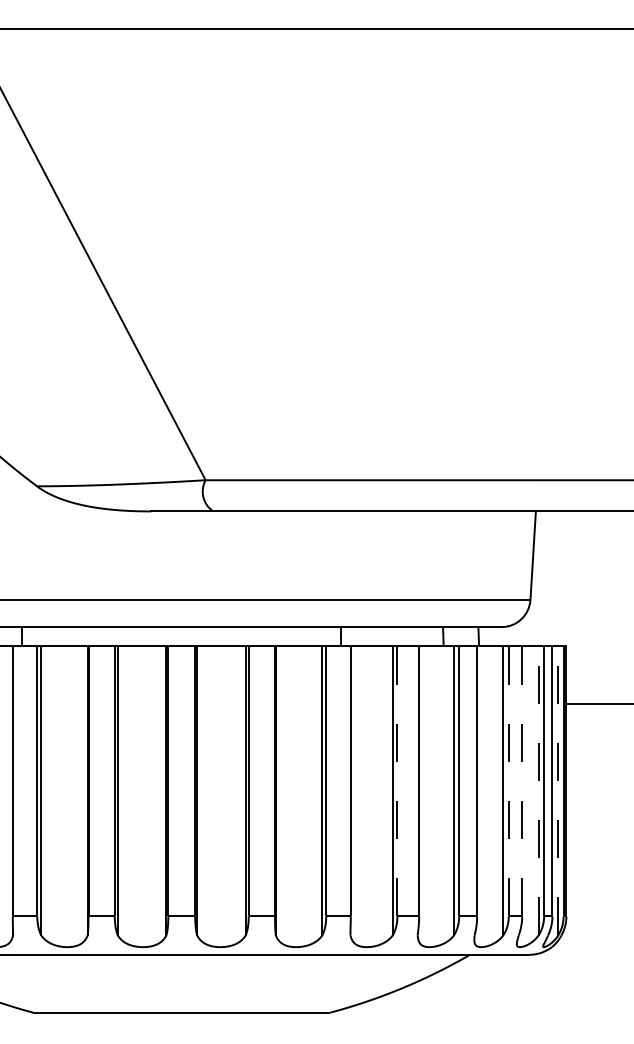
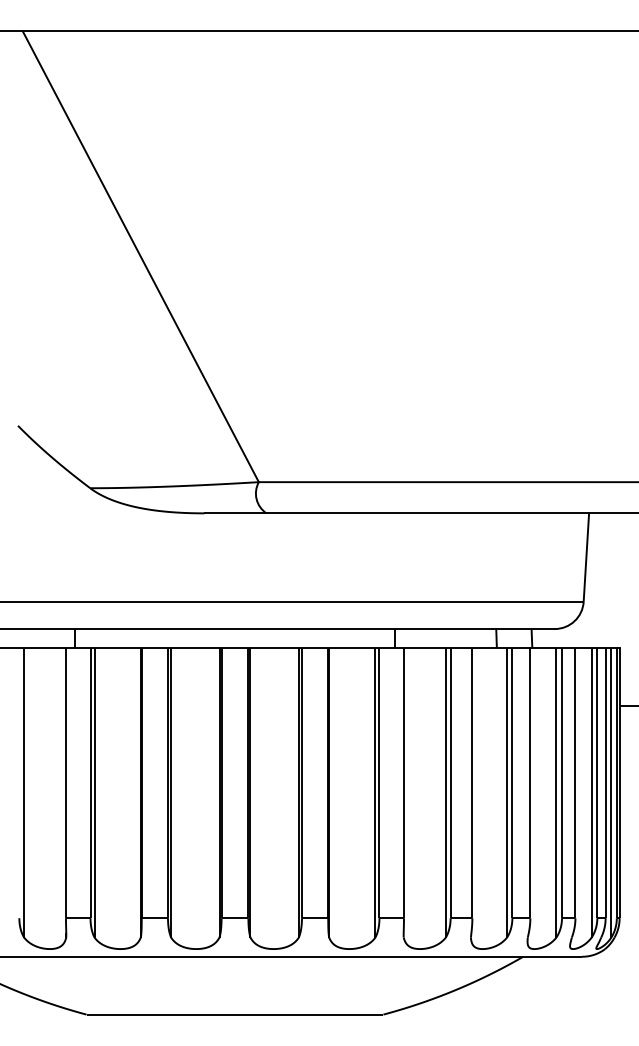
line: (397, 781) -> (450, 783), dashed -> solid
line: (508, 781) -> (561, 783), dashed -> solid
line: (522, 781) -> (575, 783), dashed -> solid
line: (538, 790) -> (591, 792), dashed -> solid
line: (558, 790) -> (611, 792), dashed -> solid

